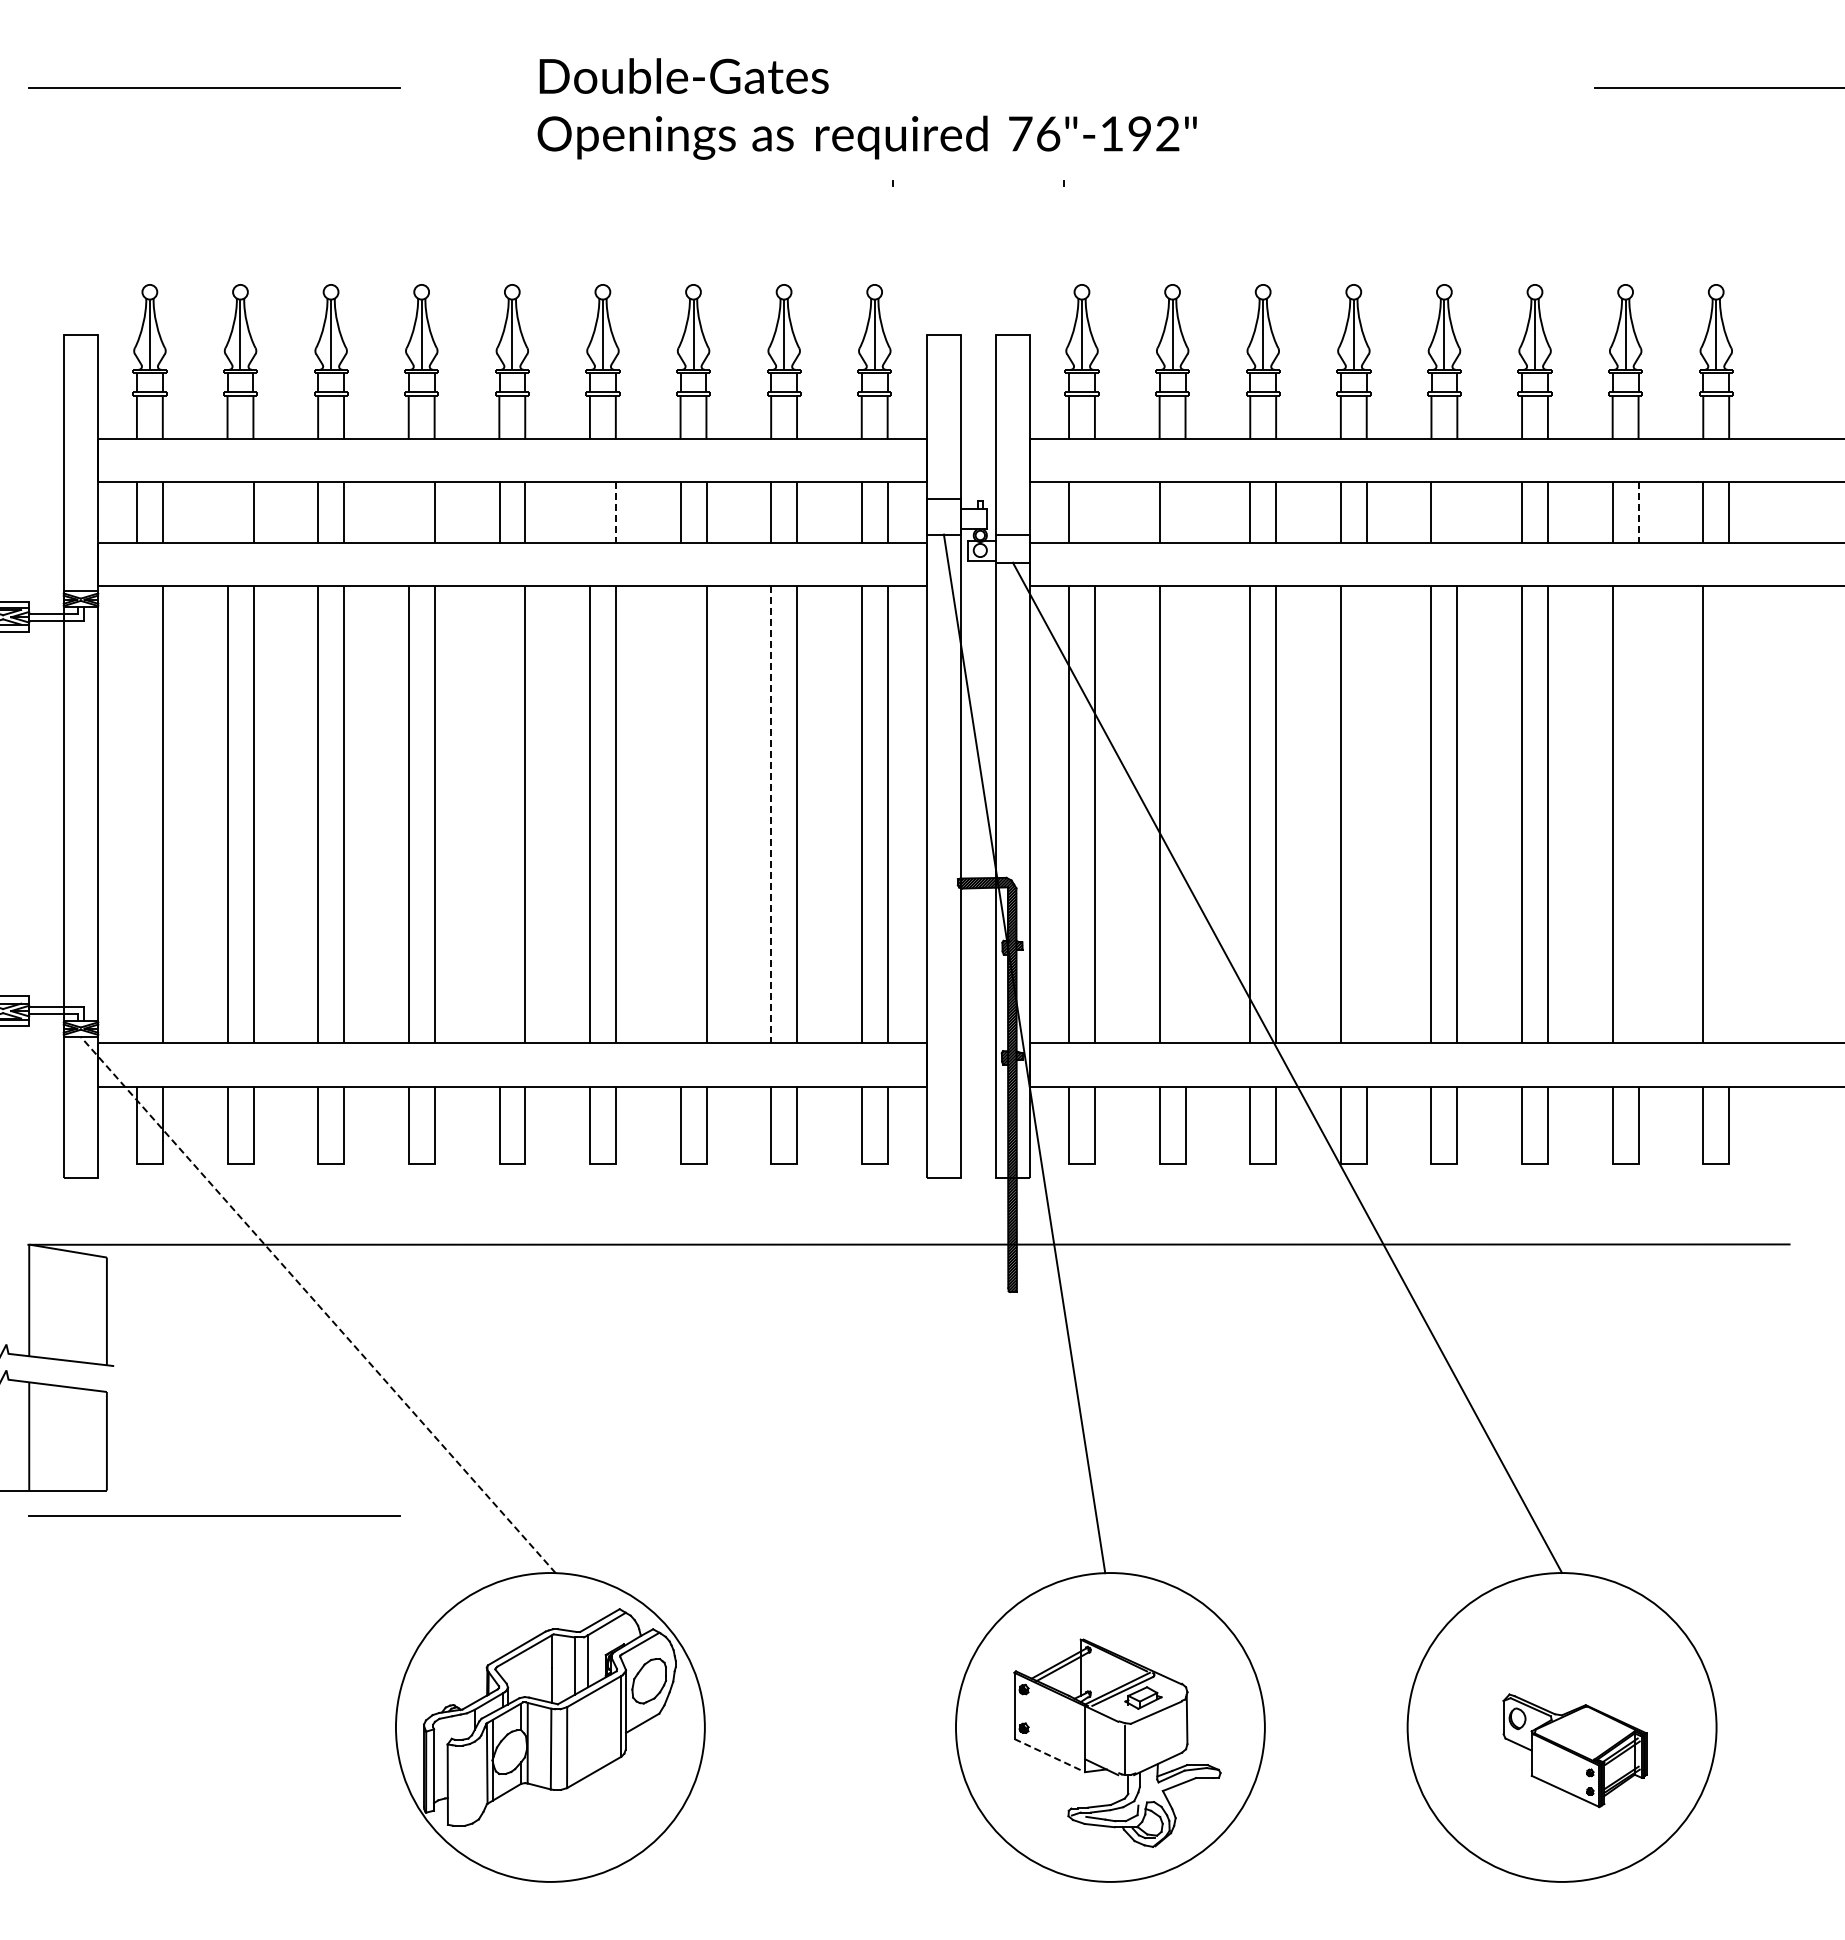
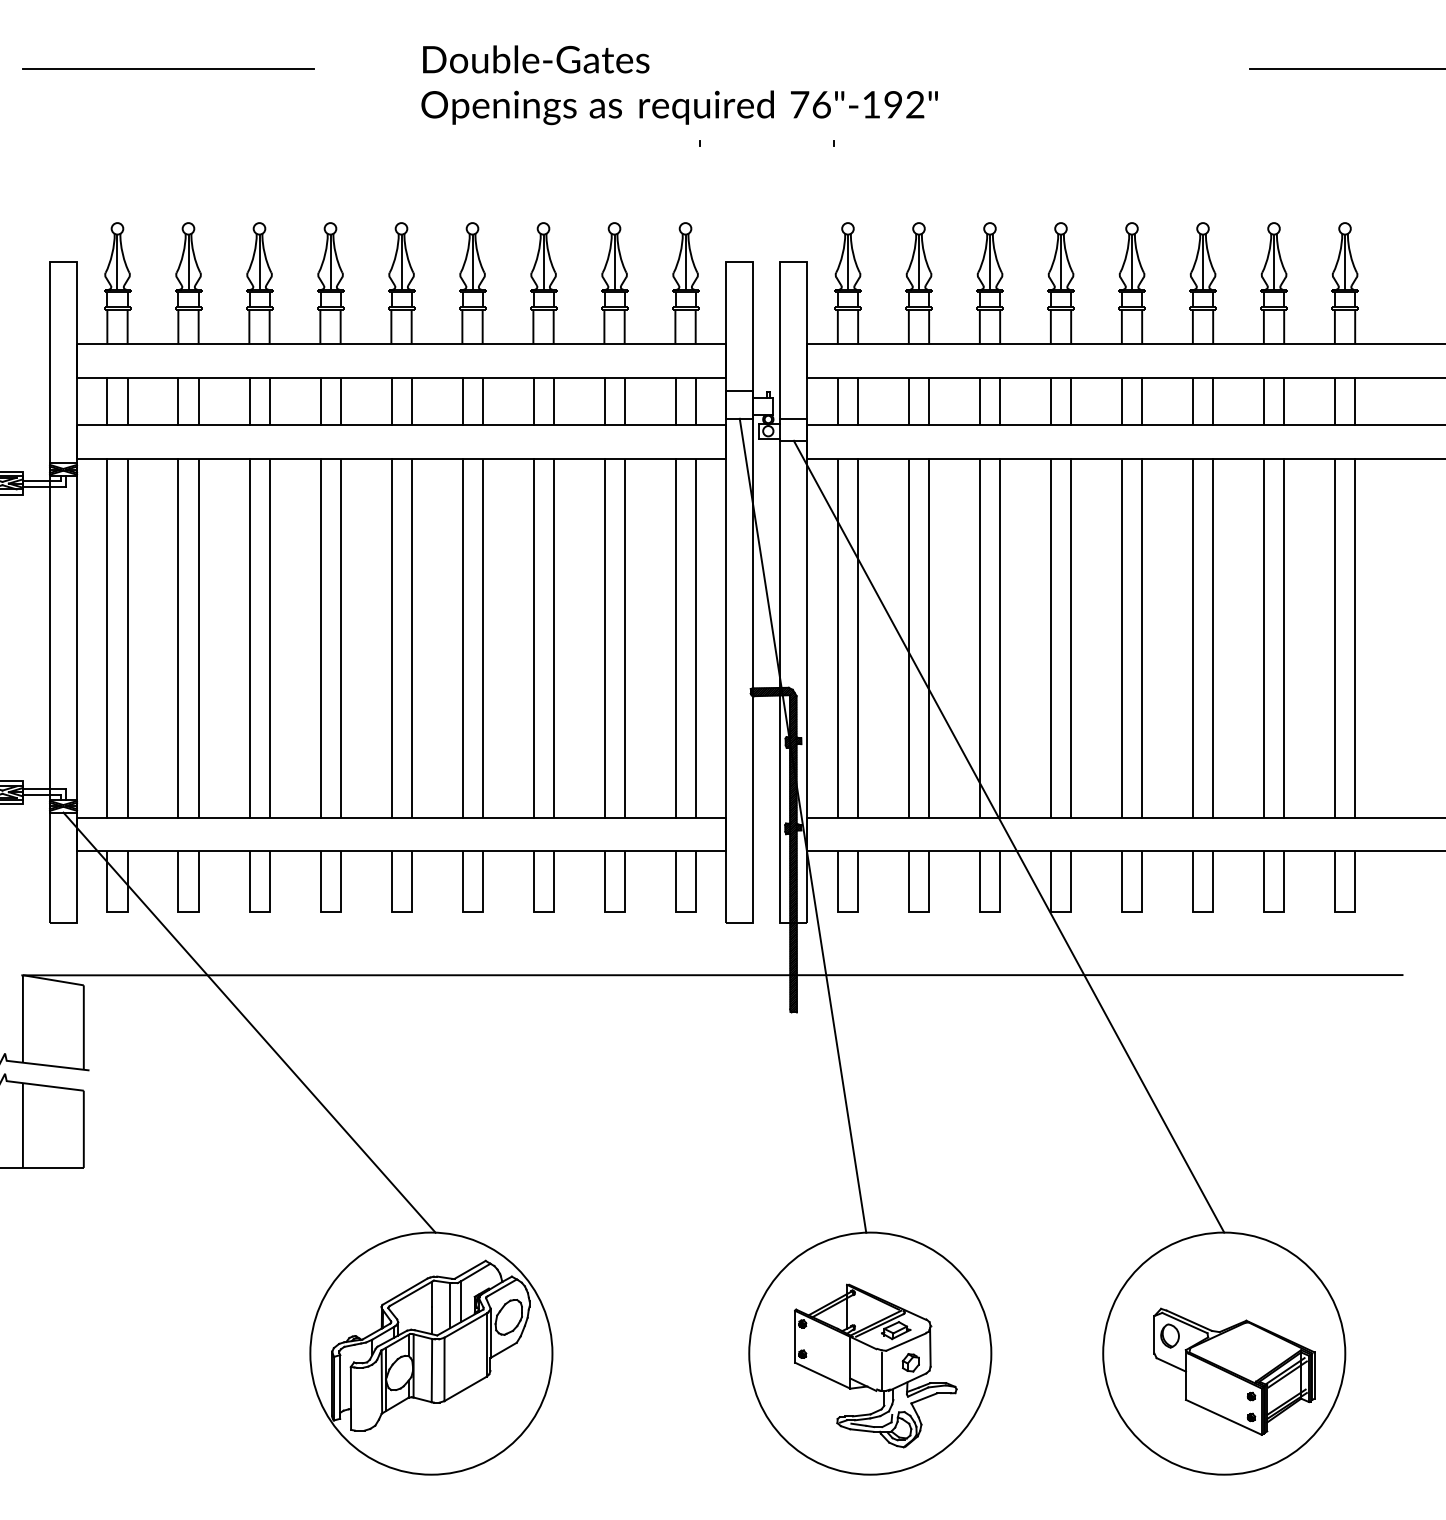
line: (227, 512) -> (178, 401), added
line: (408, 512) -> (320, 401), added
line: (590, 512) -> (462, 401), added
line: (1094, 512) -> (857, 401), added
line: (1185, 512) -> (929, 401), added
line: (1457, 512) -> (1142, 401), added
line: (616, 513) -> (483, 402), dashed -> solid
line: (1638, 513) -> (1284, 402), dashed -> solid
line: (137, 814) -> (107, 638), added
line: (499, 814) -> (391, 638), added
line: (680, 814) -> (533, 638), added
line: (771, 814) -> (604, 638), dashed -> solid
line: (1185, 814) -> (929, 638), added
line: (1366, 814) -> (1070, 638), added
line: (1638, 814) -> (1284, 638), added
line: (1729, 814) -> (1355, 638), added
line: (318, 1304) -> (249, 1022), dashed -> solid
line: (214, 1515) -> (168, 1187), removed
part: (1162, 1739) -> (911, 1363), added
part: (1574, 1750) -> (1233, 1371), size x1.43
line: (1049, 1755) -> (822, 1375), dashed -> solid

